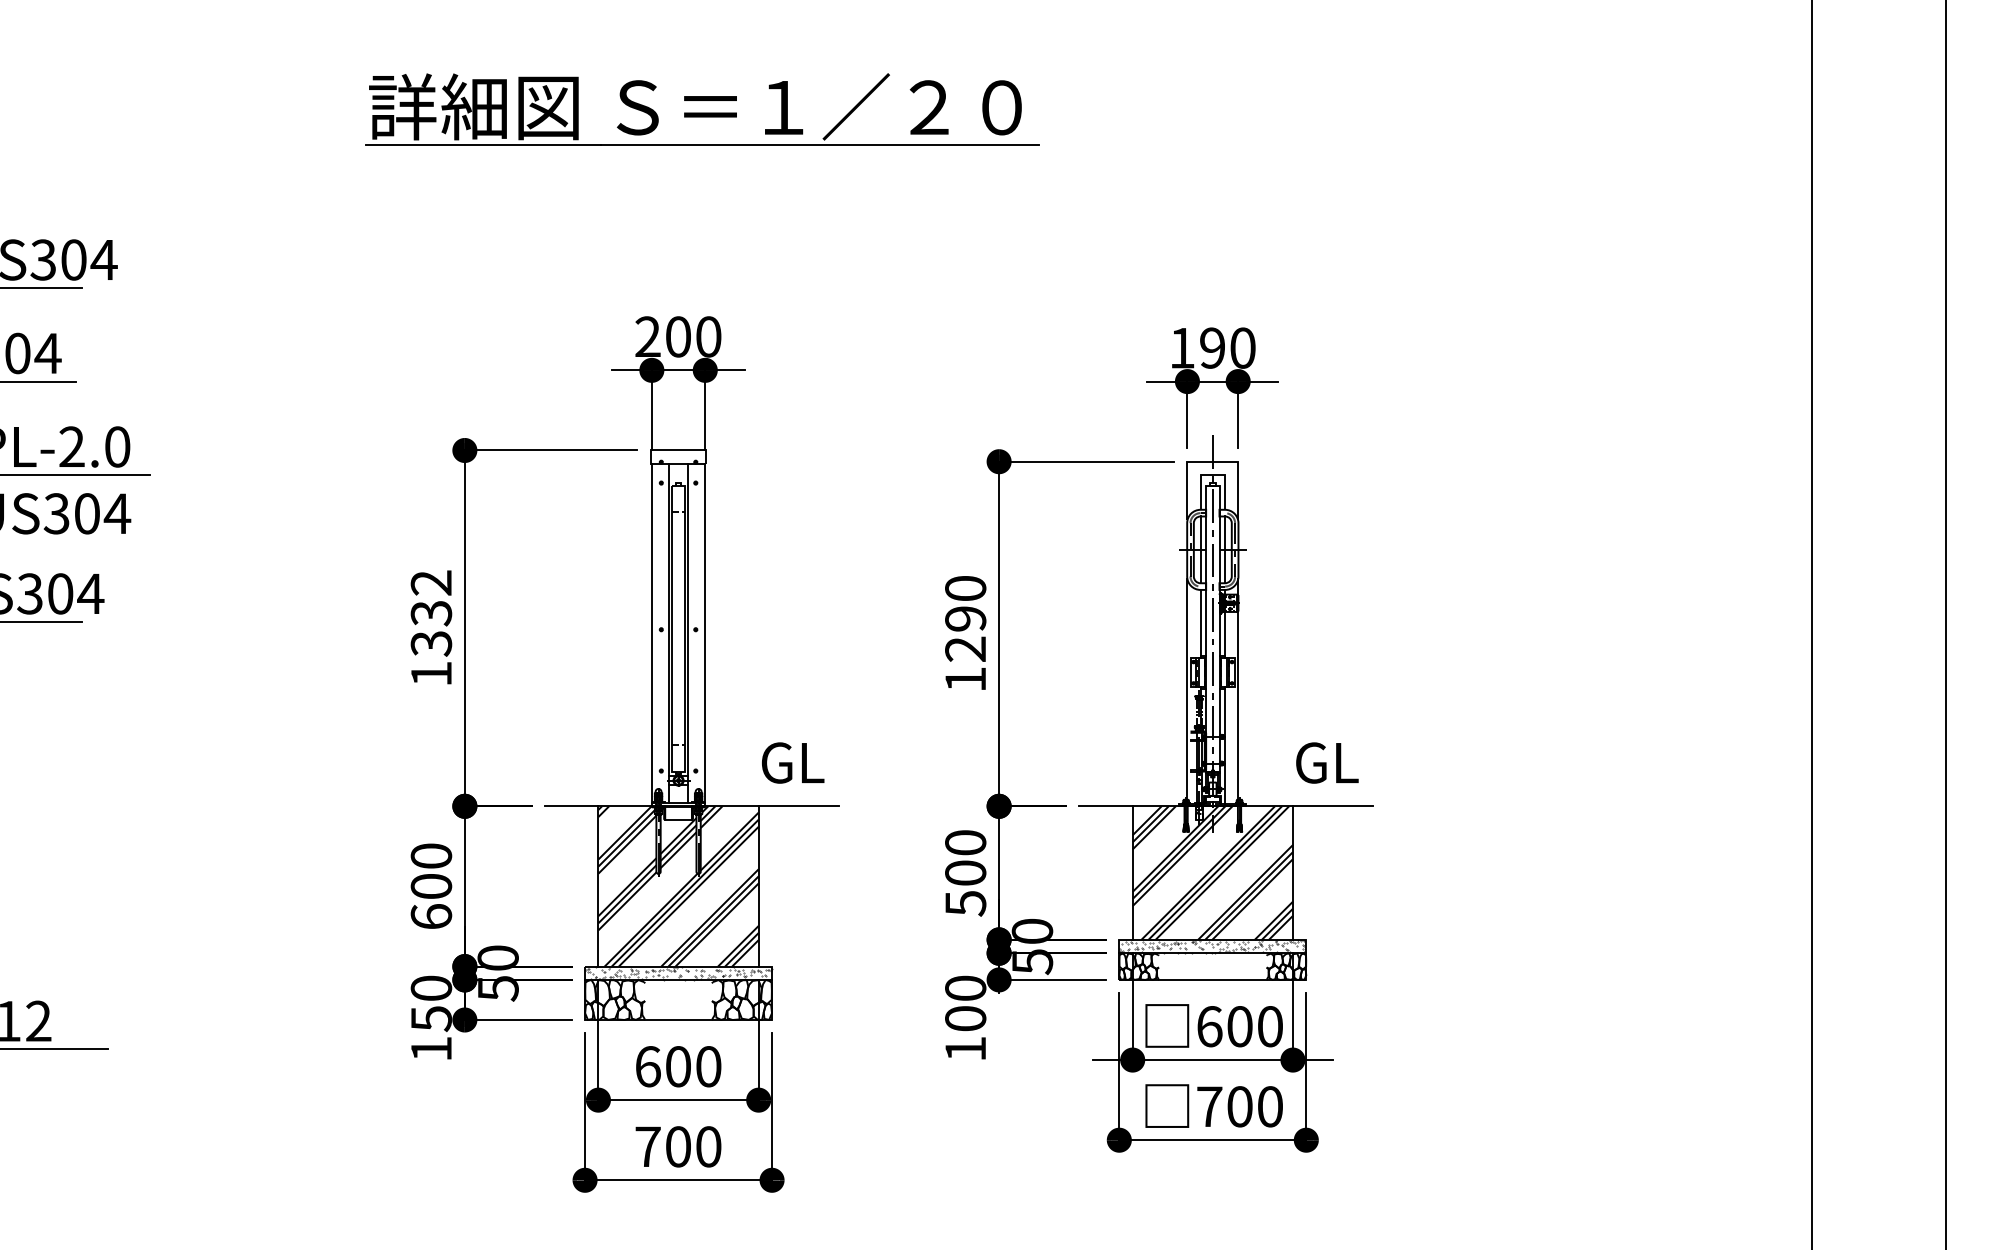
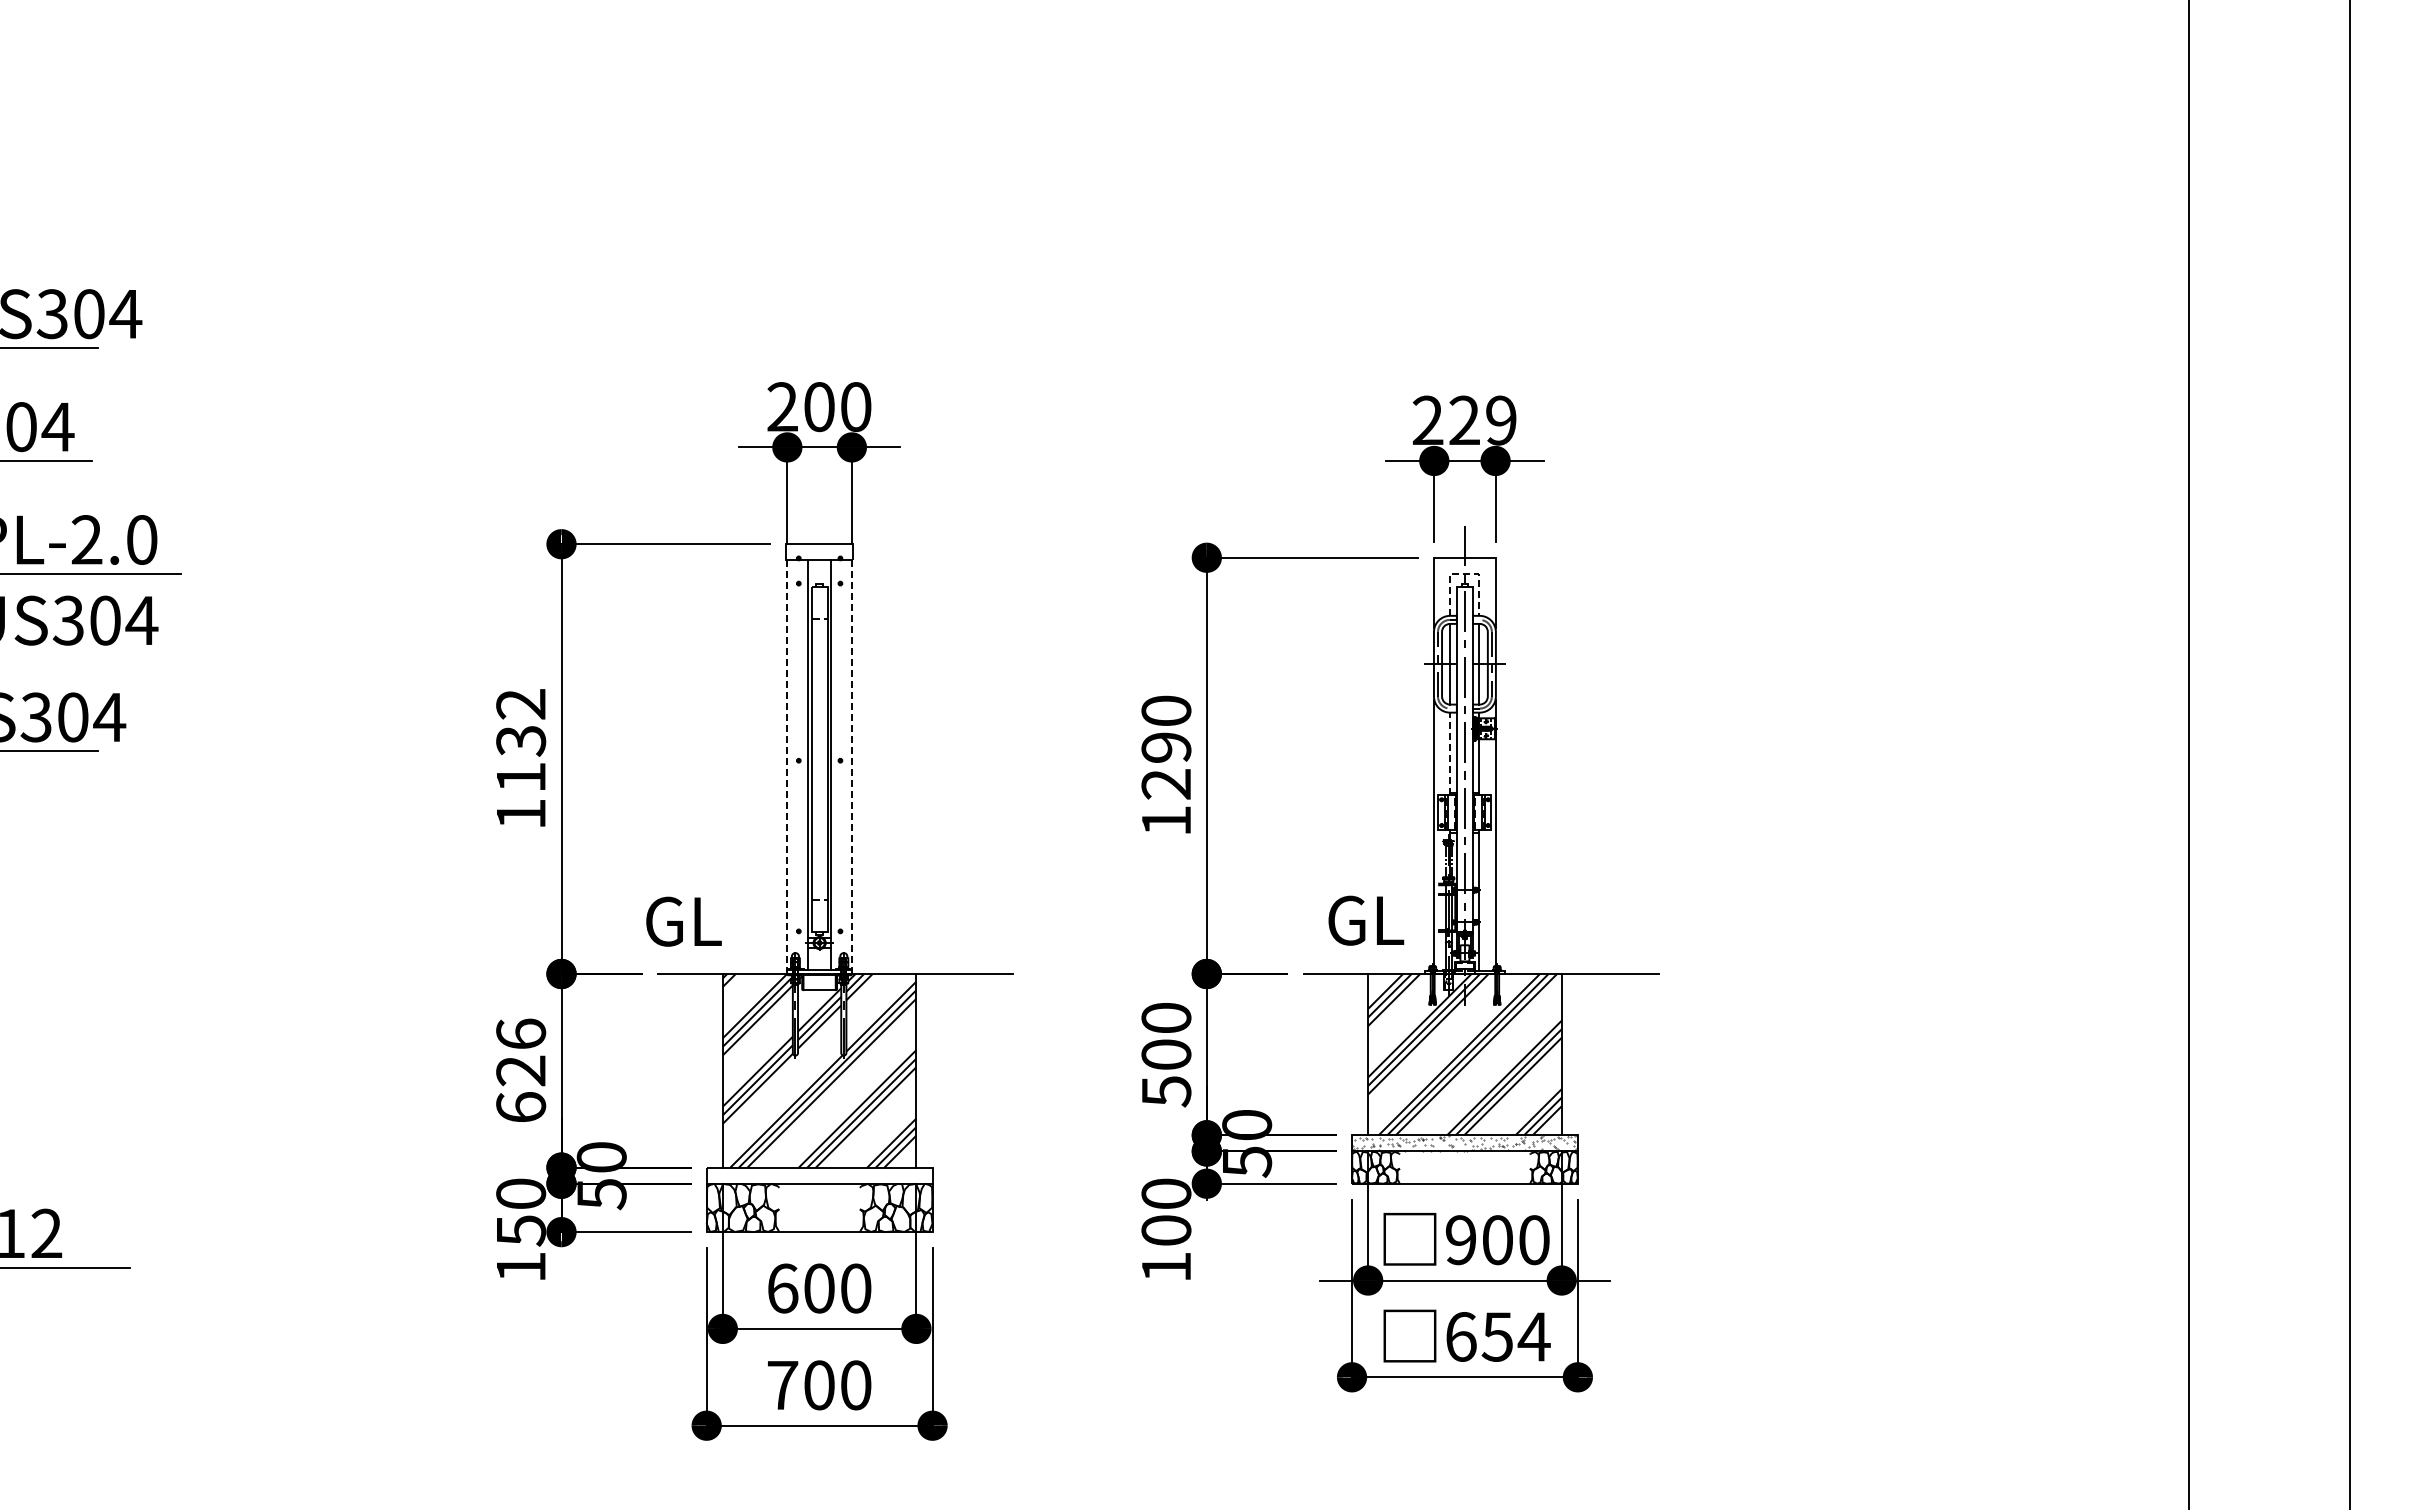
part: (701, 109) -> (847, 132), removed
text: (1212, 348) -> (1464, 420), 190 -> 229
line: (1212, 474) -> (1464, 573), solid -> dashed
line: (1200, 623) -> (1450, 753), solid -> dashed
line: (651, 635) -> (787, 767), solid -> dashed
line: (704, 635) -> (851, 767), solid -> dashed
text: (431, 643) -> (521, 777), 1332 -> 1132
text: (792, 762) -> (683, 921), moved
text: (1327, 762) -> (1366, 920), moved
text: (431, 871) -> (521, 1052), 600 -> 626
hatch: (678, 973) -> (819, 1175), removed
text: (1209, 1026) -> (1461, 1240), 600 -> 900
text: (1240, 1106) -> (1498, 1336), 700 -> 654

